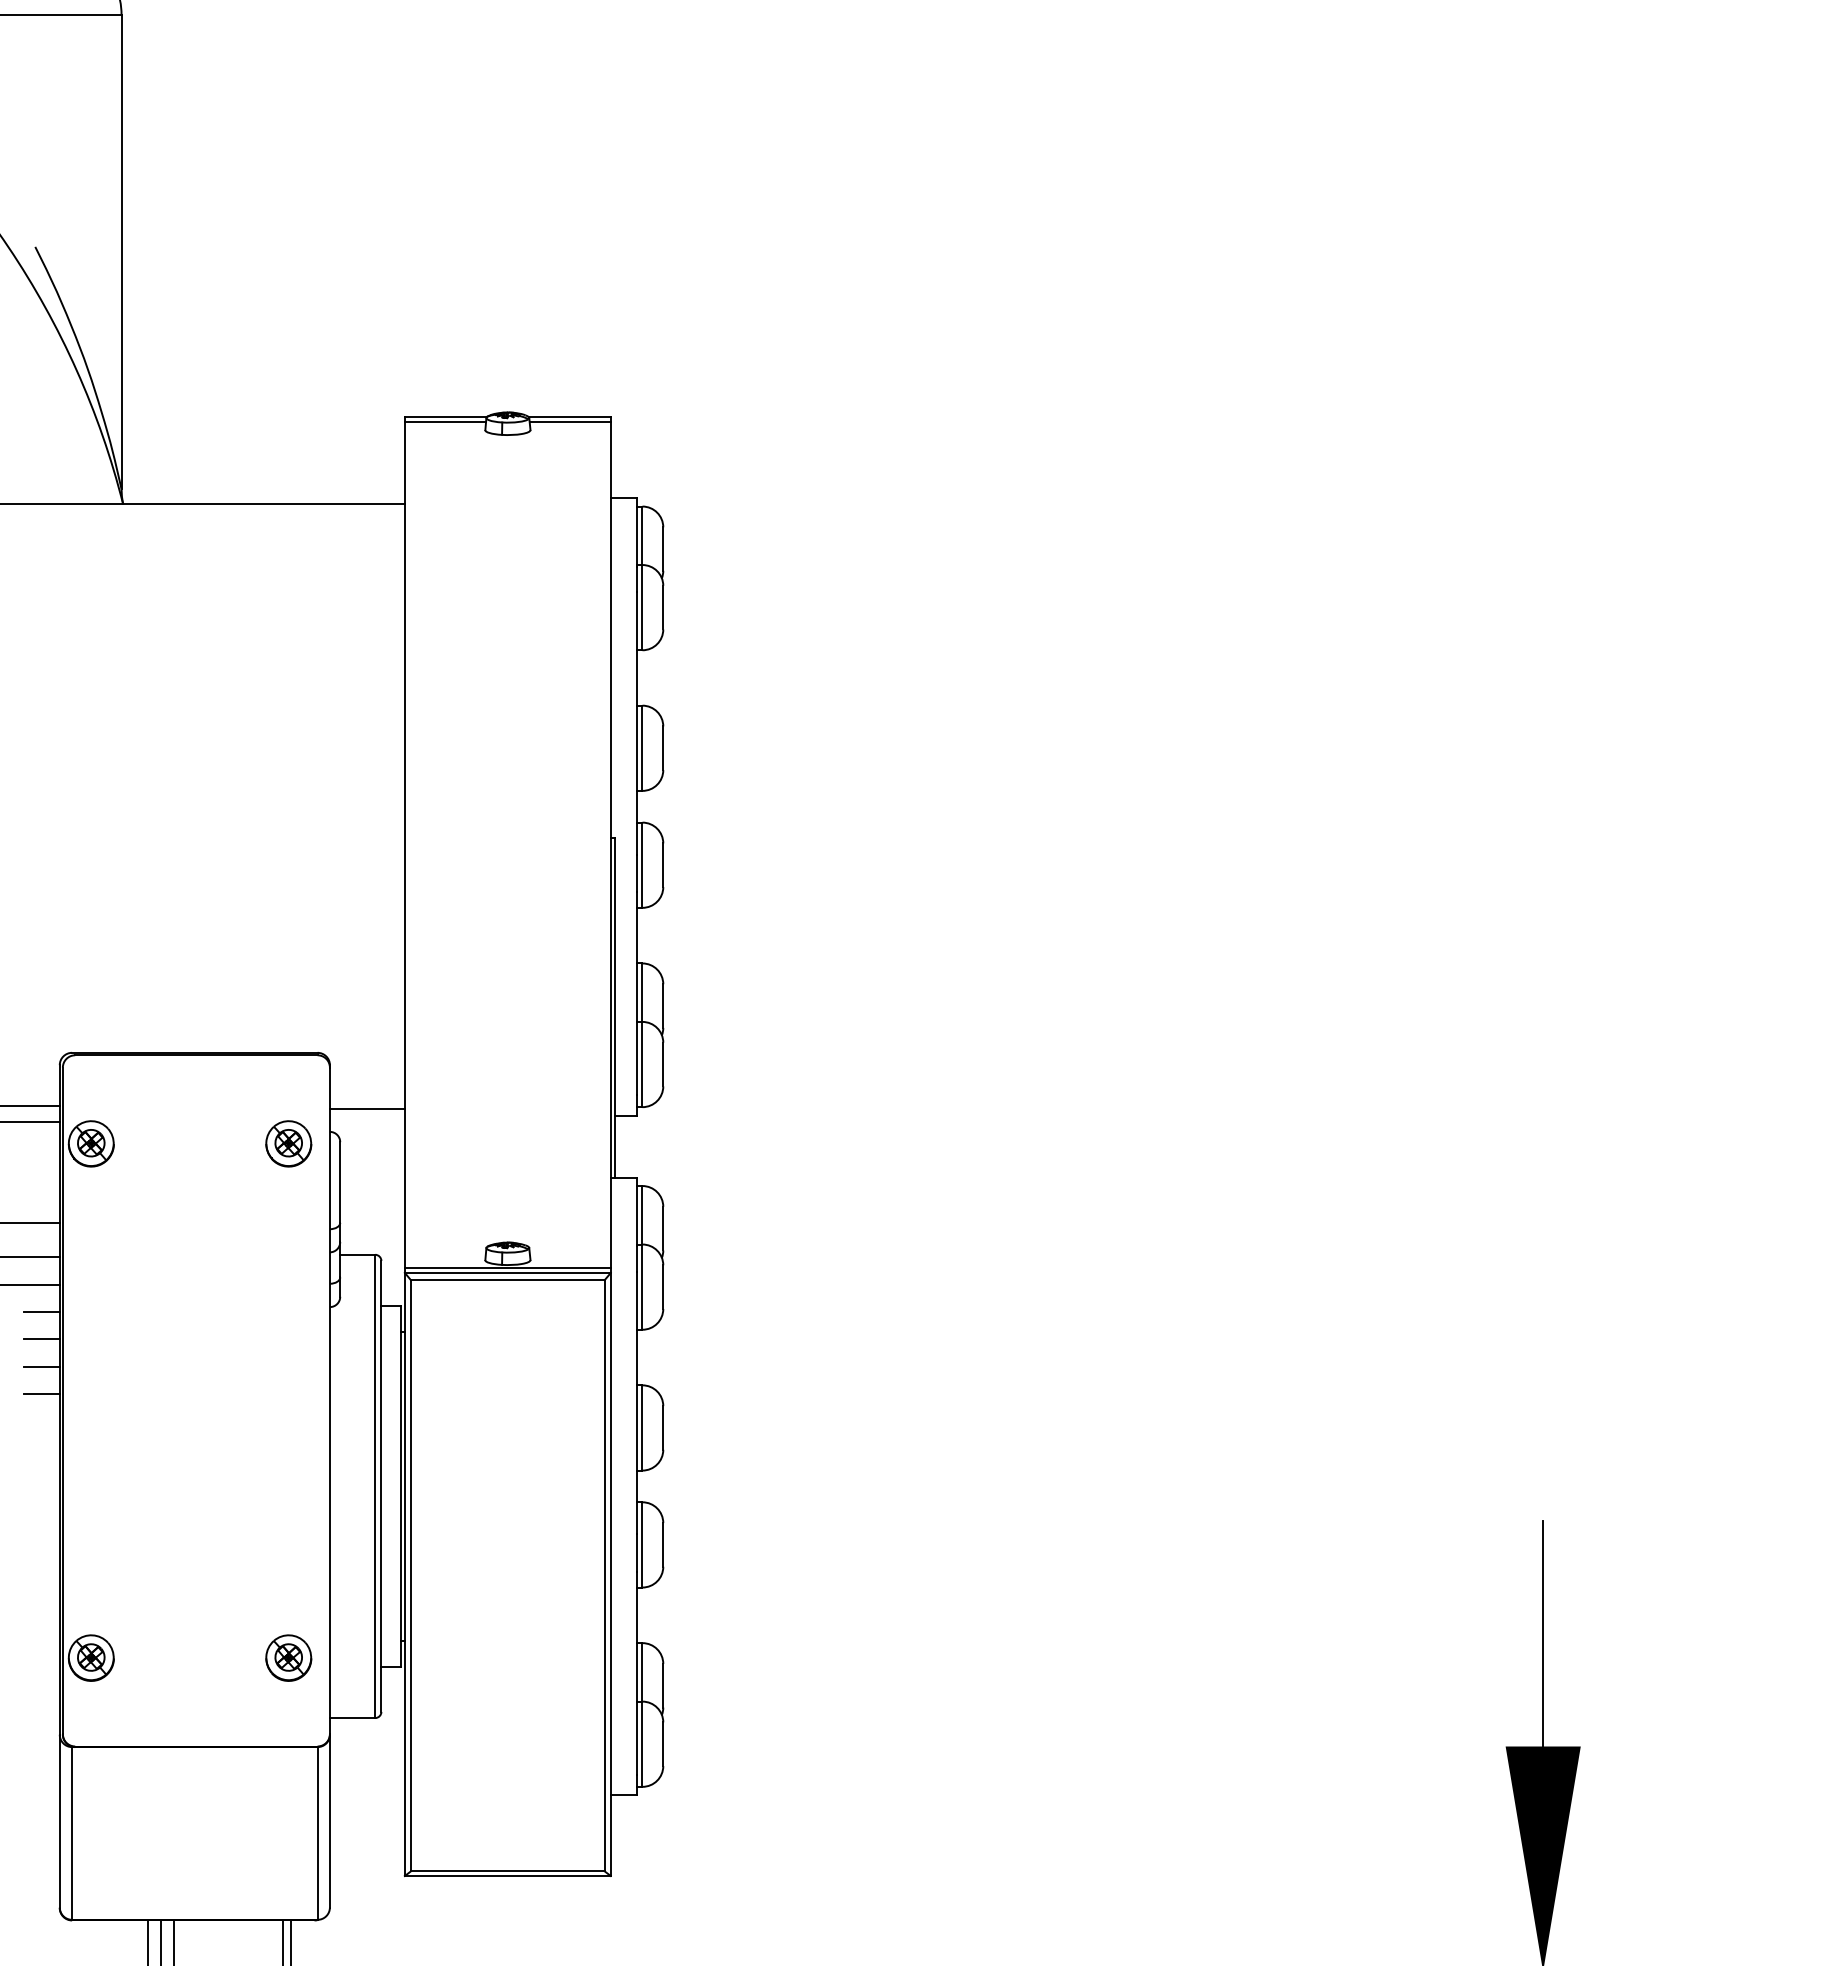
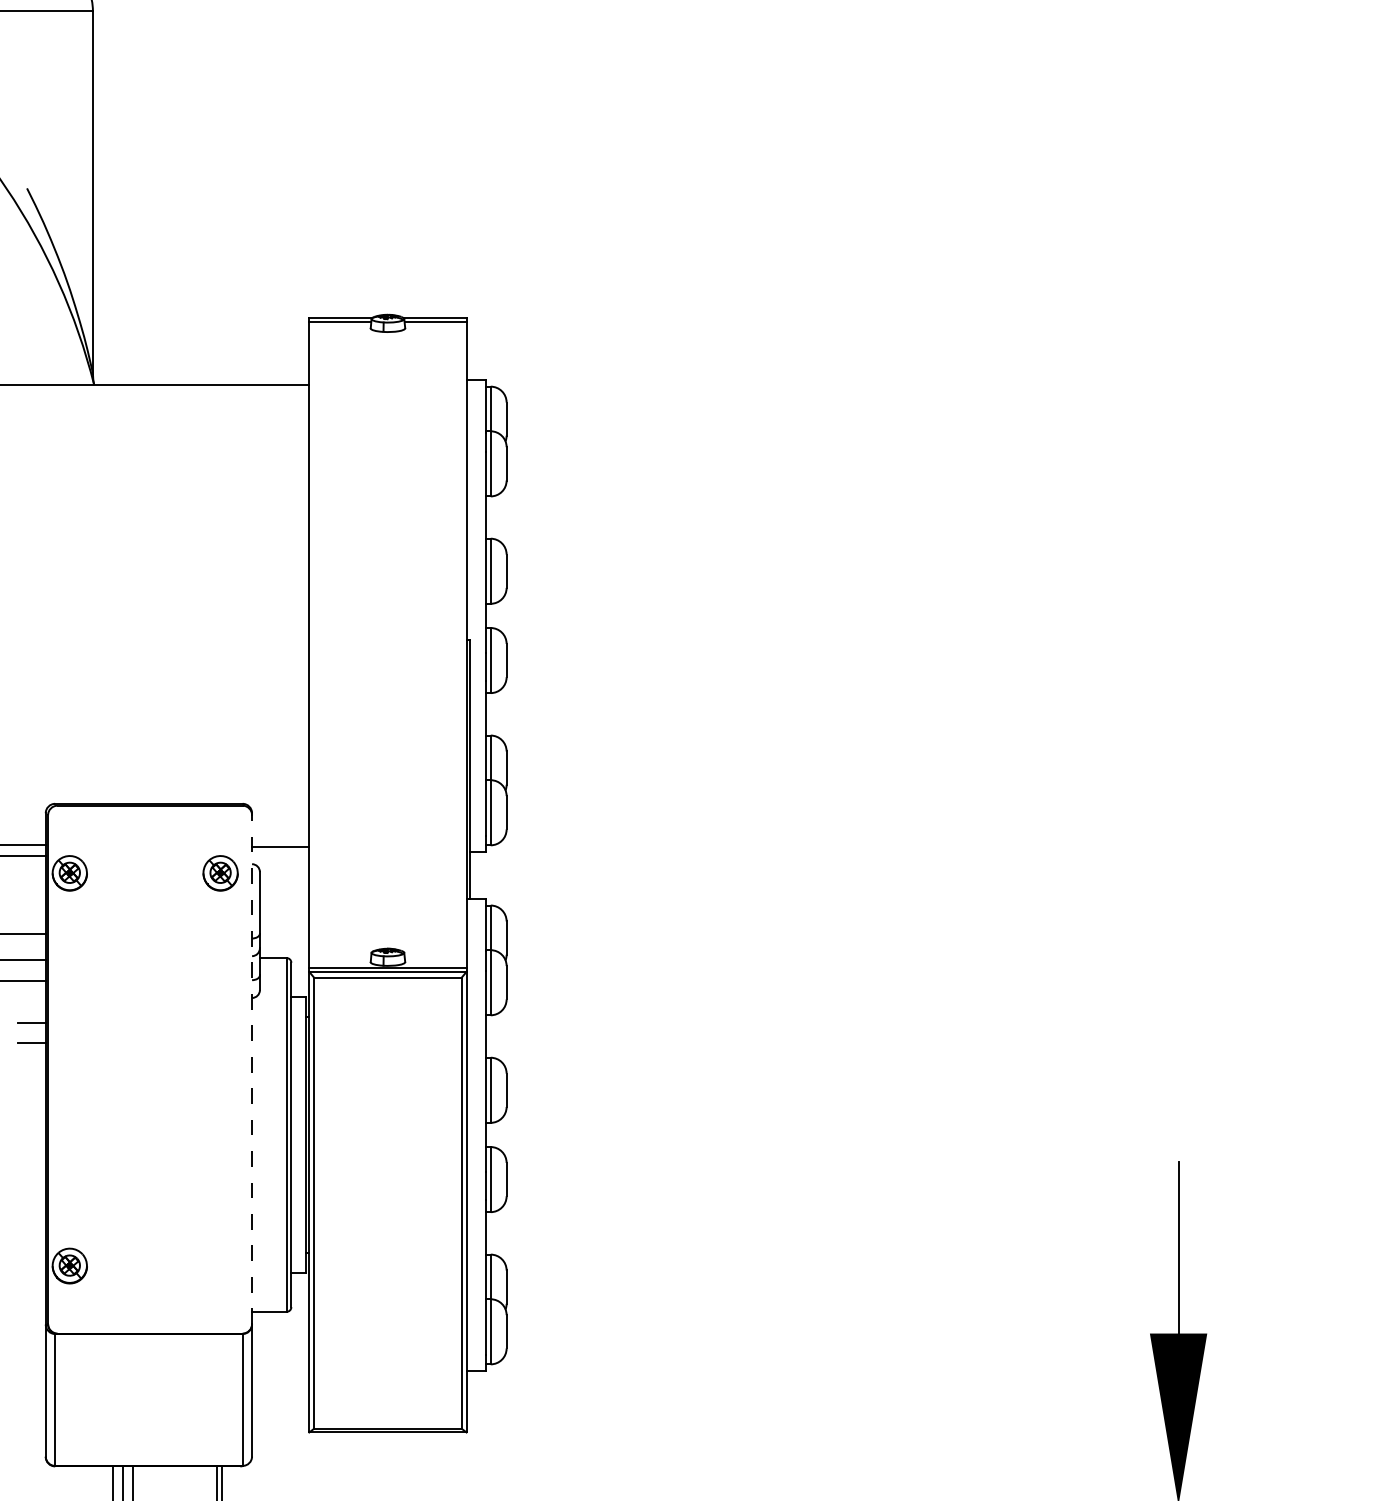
line: (41, 1311) -> (31, 1001), removed
line: (41, 1394) -> (31, 1064), removed
line: (330, 1400) -> (252, 1069), solid -> dashed
part: (288, 1657) -> (220, 1265), removed

